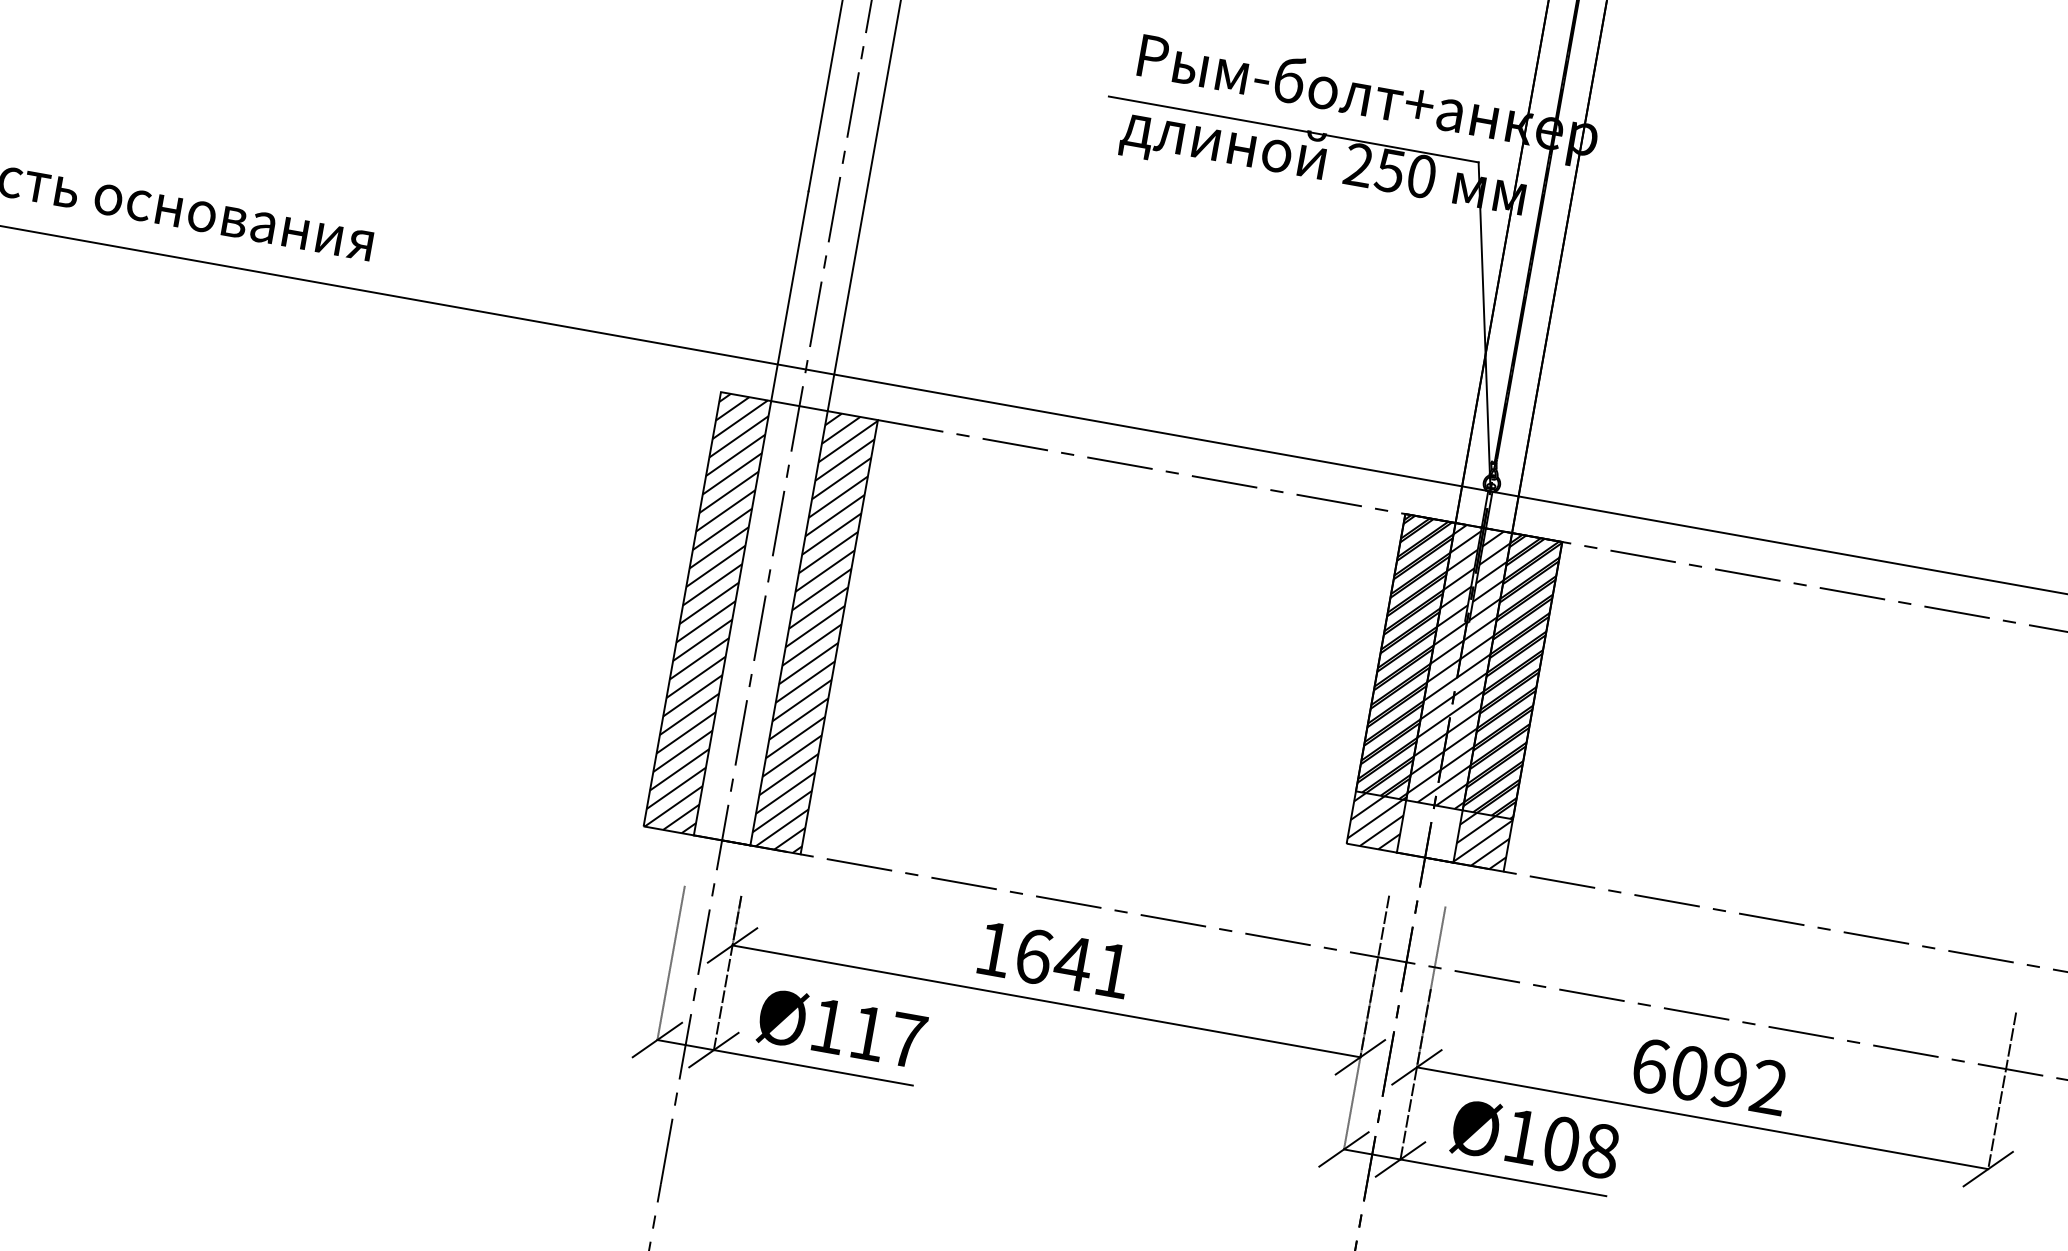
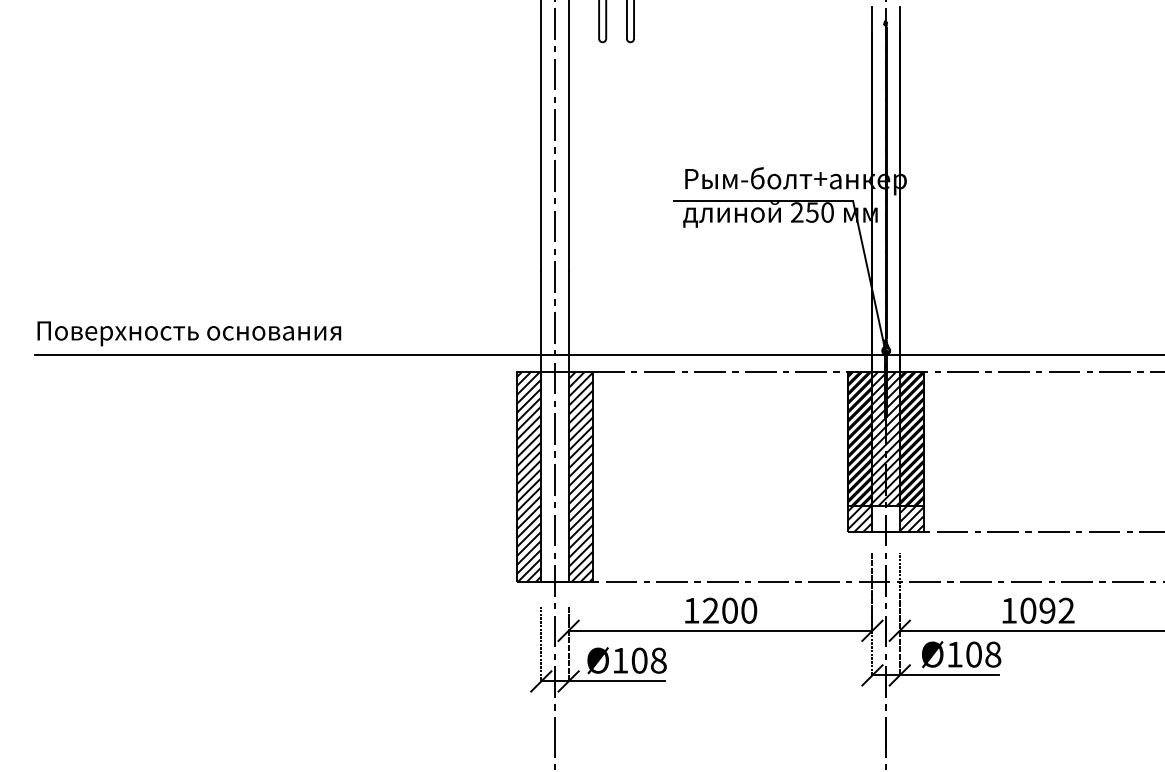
text: (1074, 963) -> (730, 610), 1641 -> 1200
text: (886, 1036) -> (648, 660), Ø117 -> Ø108
text: (1651, 1065) -> (1009, 610), 6092 -> 1092

